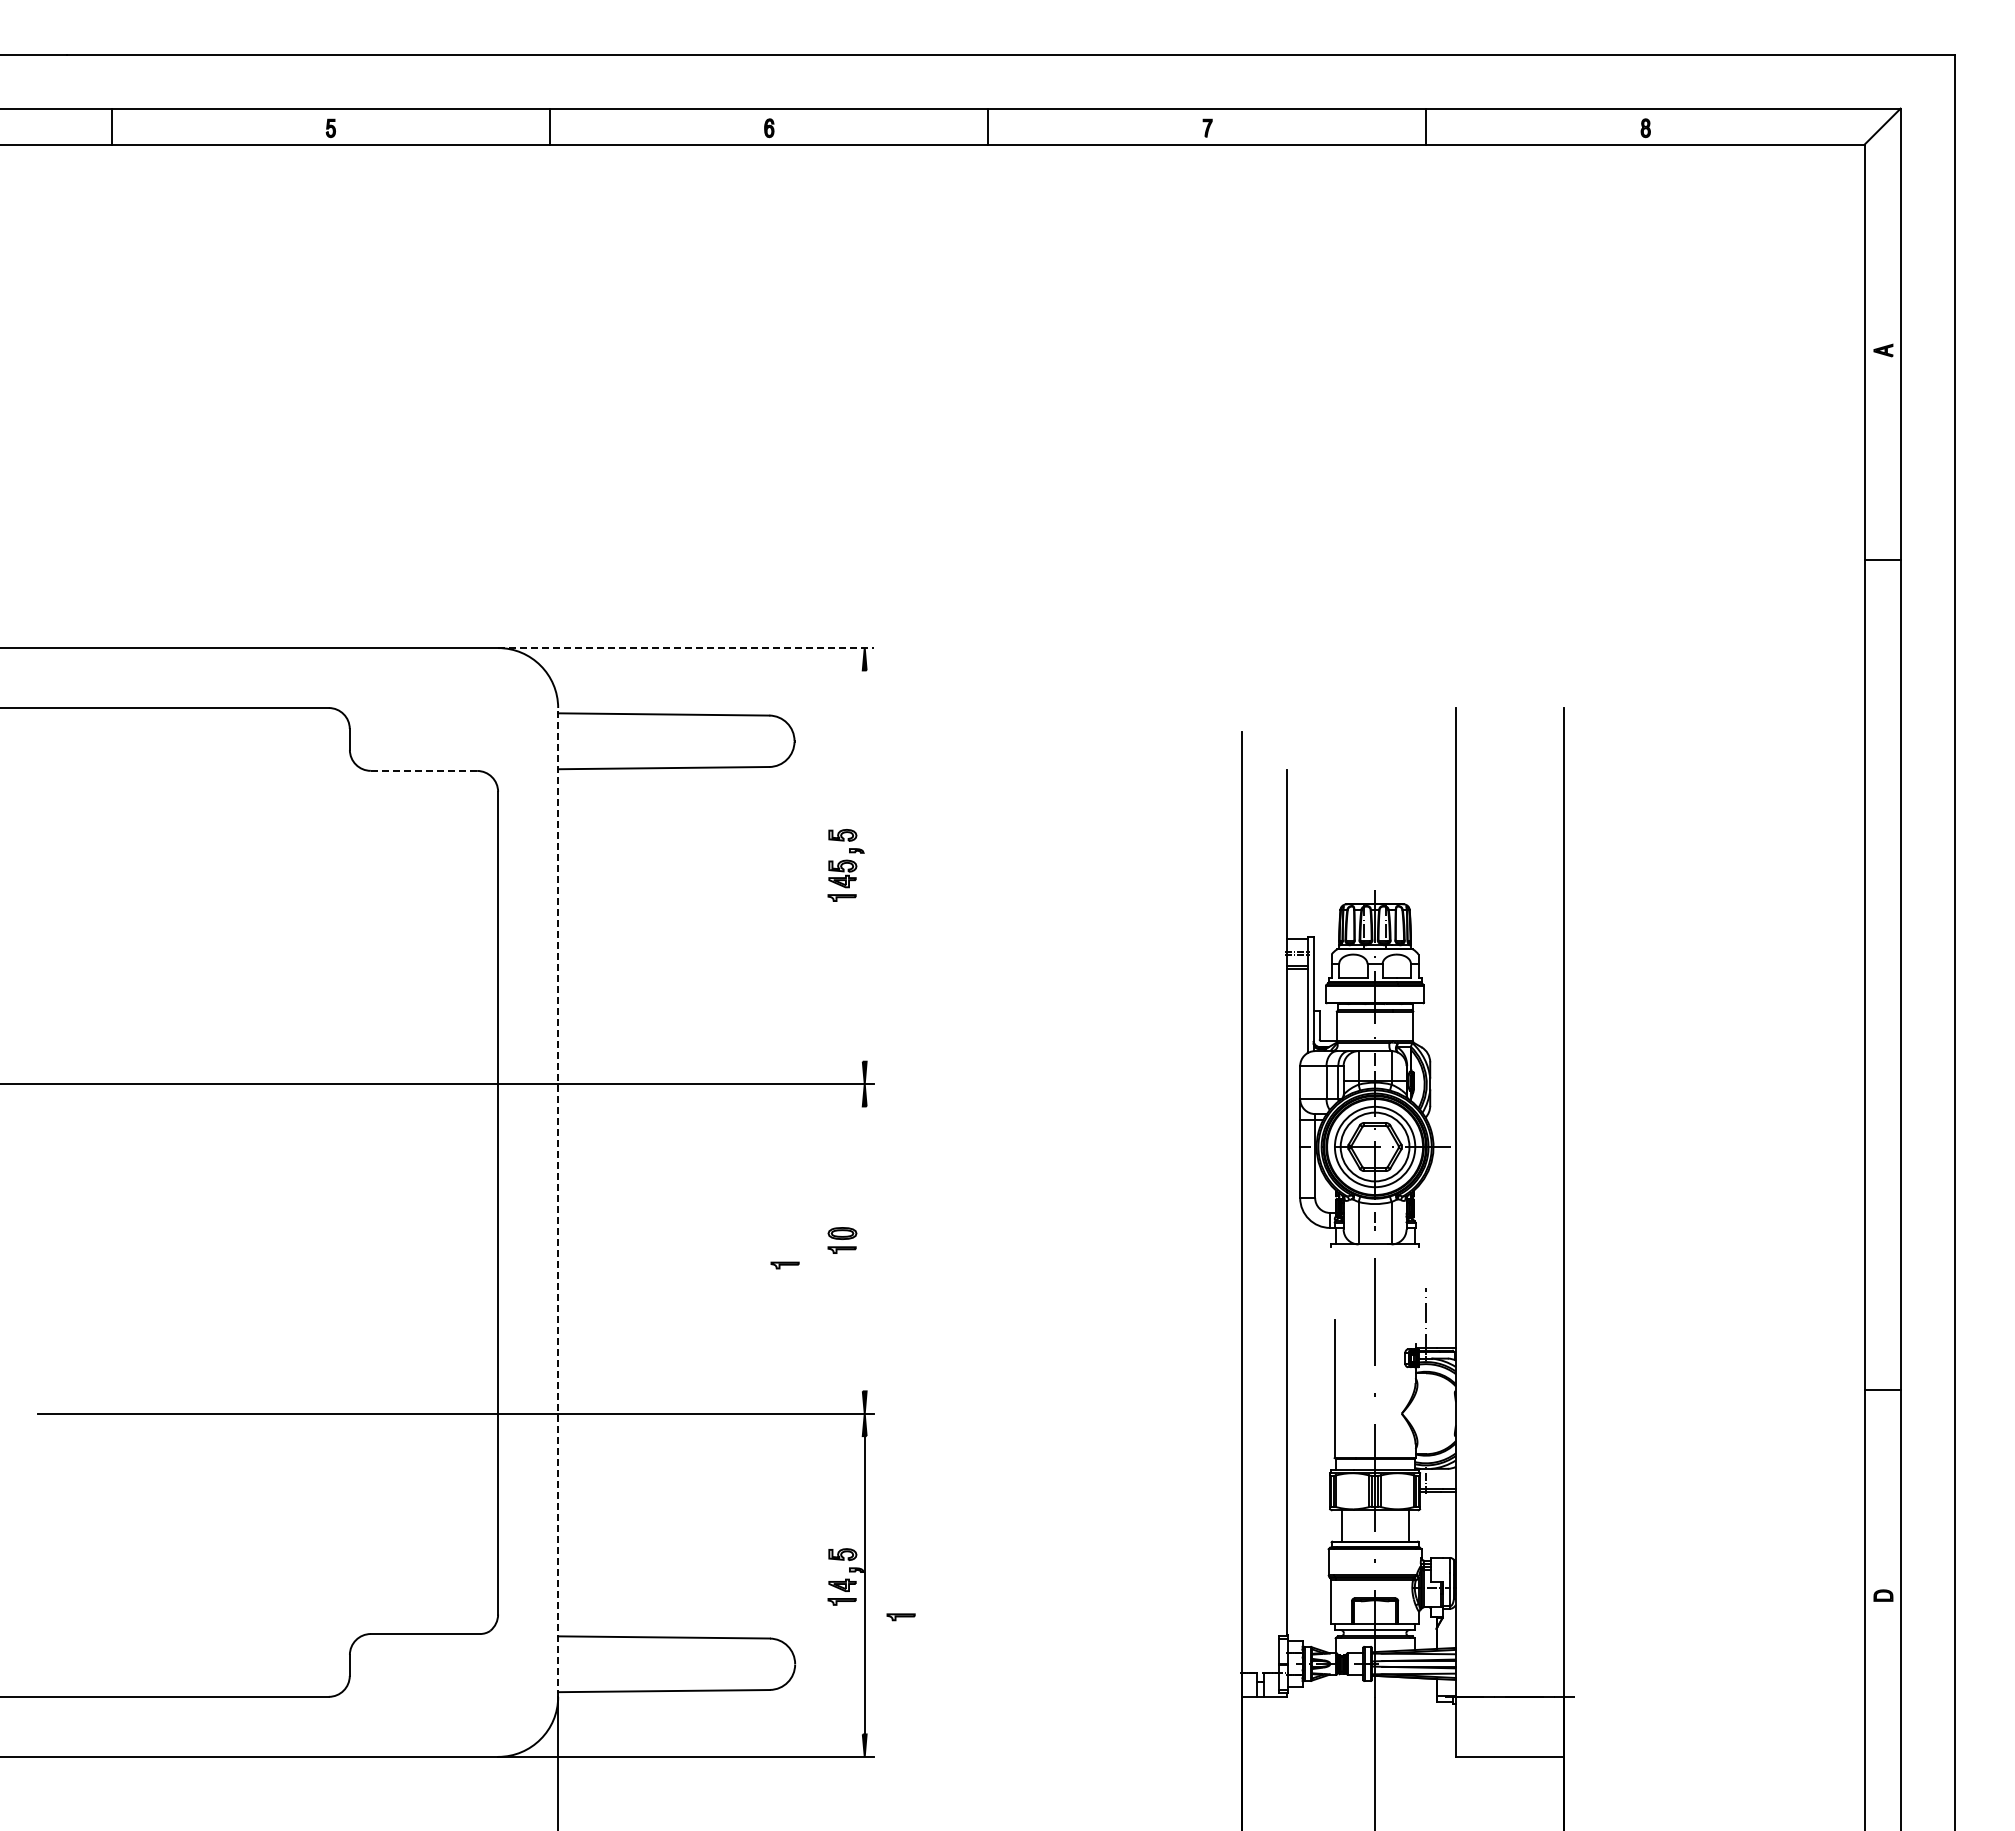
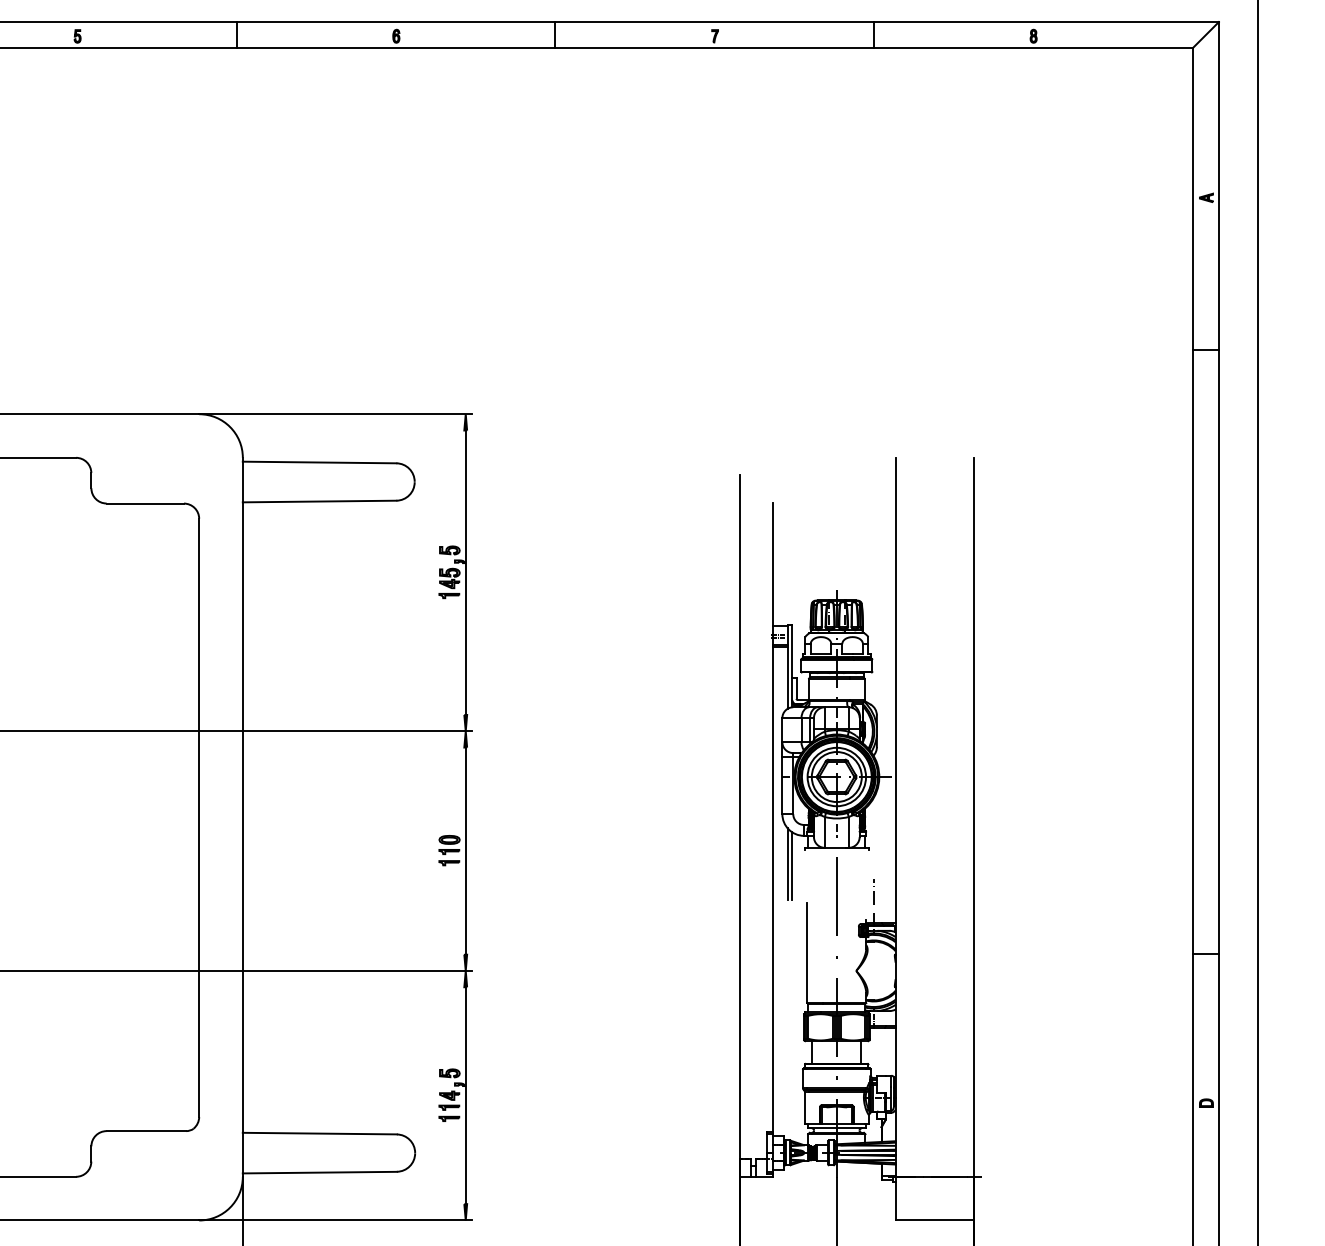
line: (685, 648) -> (335, 414), dashed -> solid
line: (423, 770) -> (144, 503), dashed -> solid
line: (864, 865) -> (465, 572), added
line: (558, 1201) -> (243, 816), dashed -> solid
line: (864, 1248) -> (465, 850), added
part: (784, 1265) -> (448, 863), moved
line: (1307, 1266) -> (787, 863), added
line: (1313, 1269) -> (792, 866), added
part: (900, 1617) -> (448, 1119), moved

